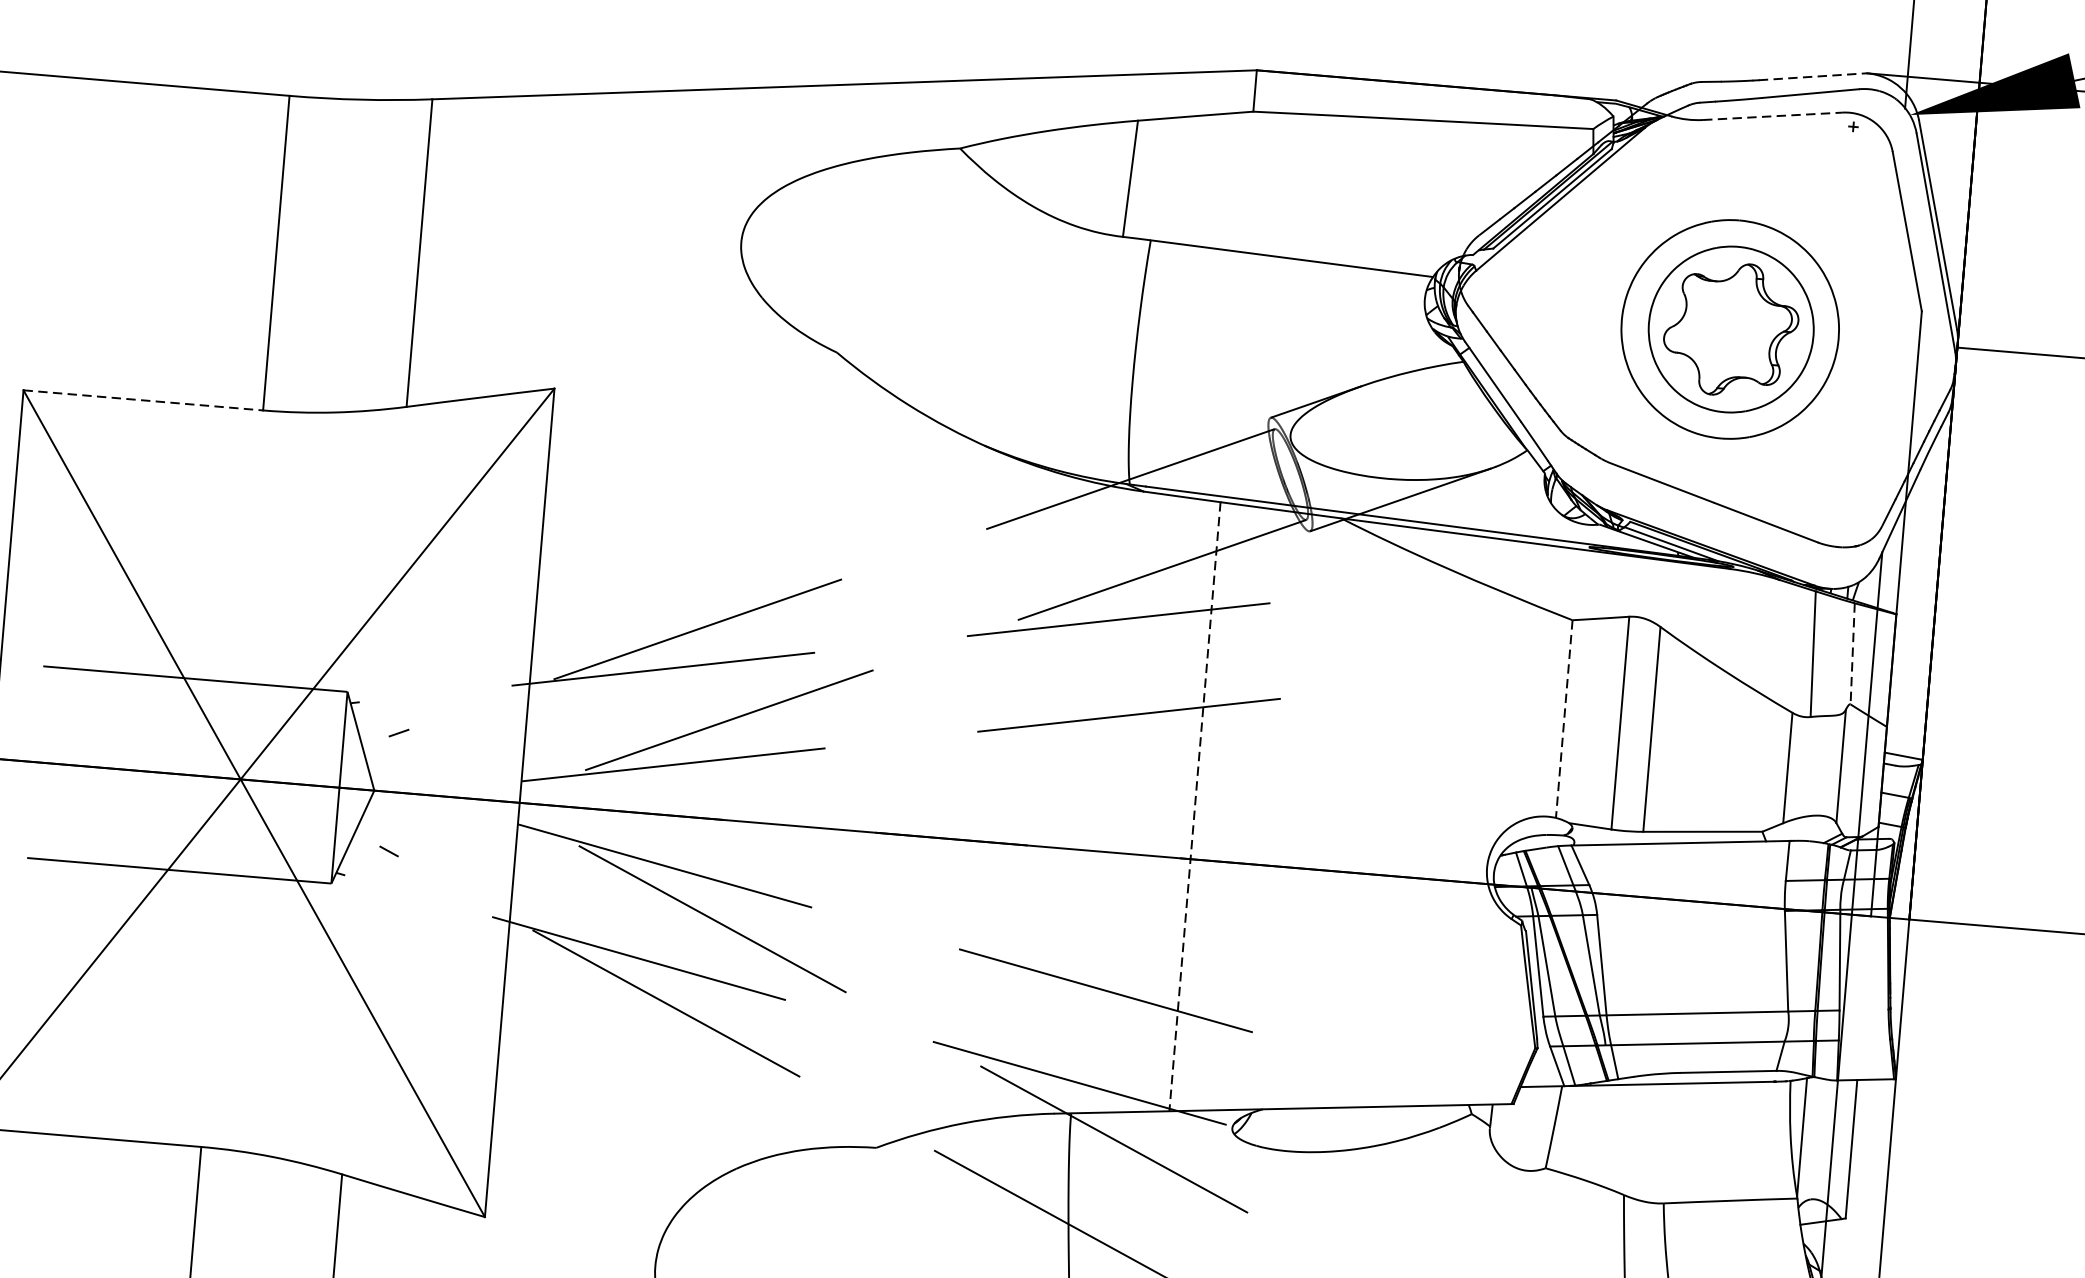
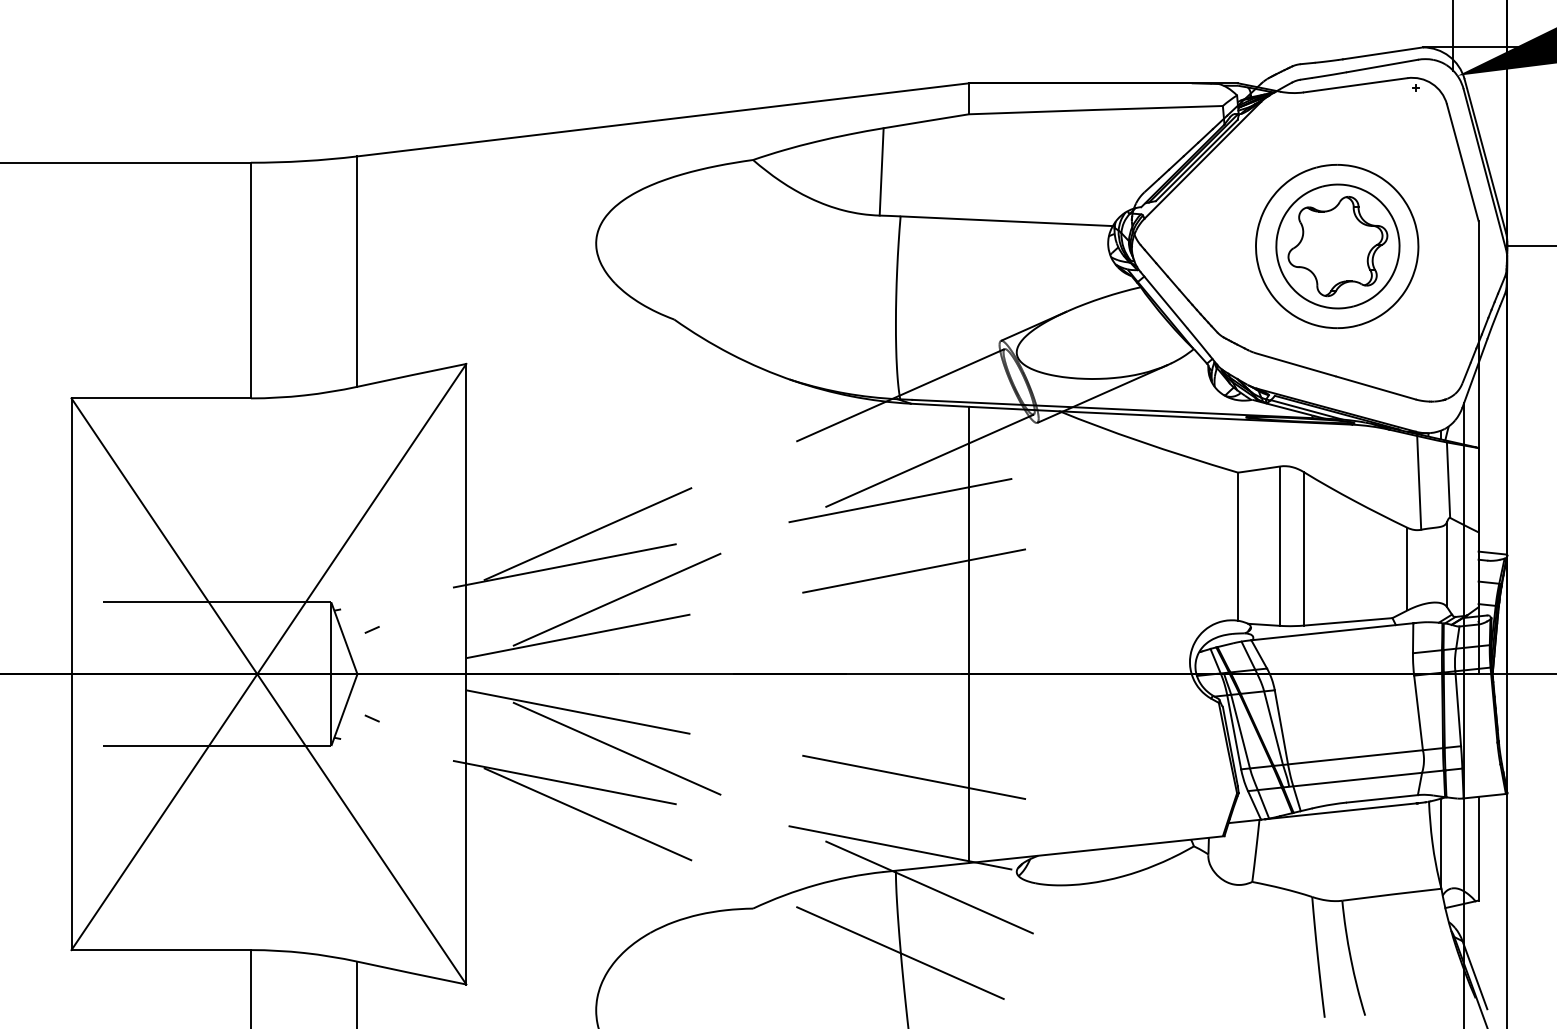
line: (1812, 76) -> (1382, 53), dashed -> solid
line: (1774, 116) -> (1356, 85), dashed -> solid
line: (143, 400) -> (161, 398), dashed -> solid
line: (1852, 654) -> (1448, 480), dashed -> solid
line: (1564, 720) -> (1238, 547), dashed -> solid
line: (1194, 807) -> (968, 635), dashed -> solid

